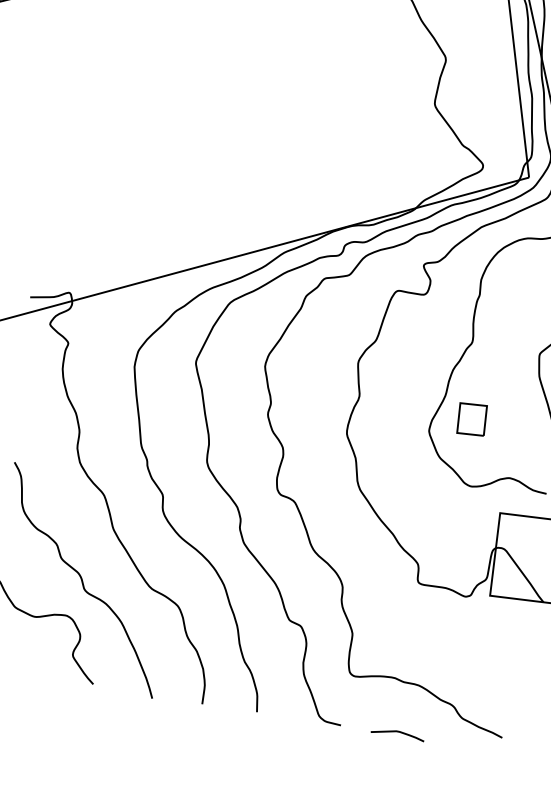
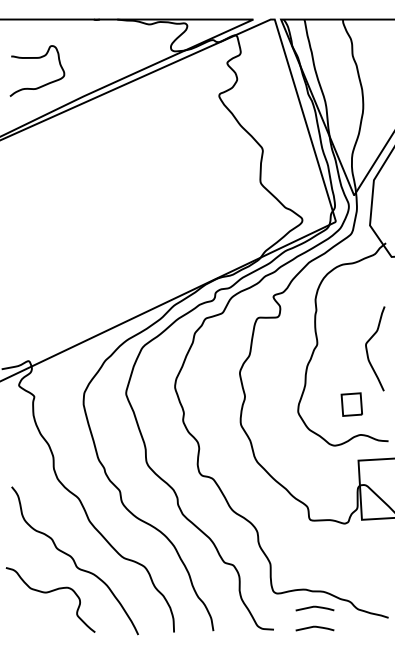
part: (471, 419) -> (351, 404), moved
curve: (402, 704) -> (314, 607), added

